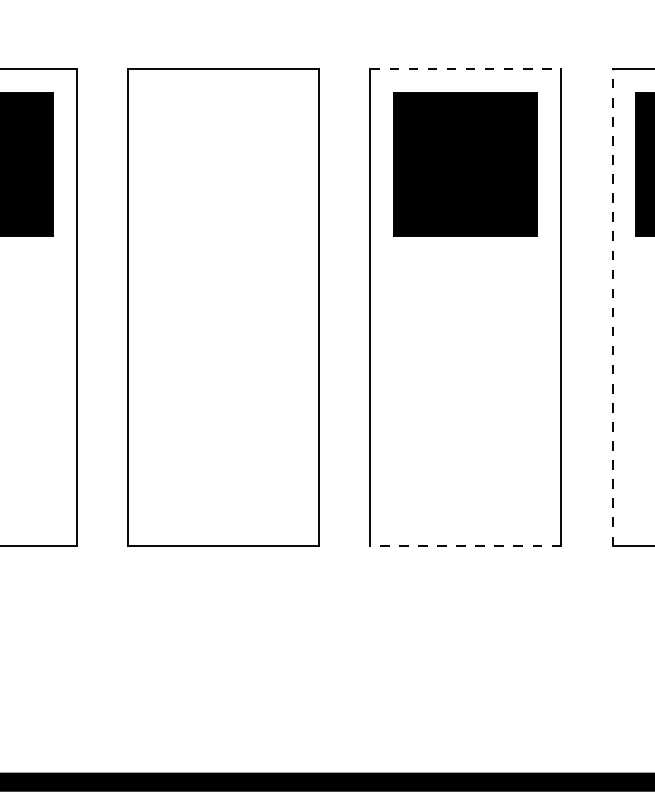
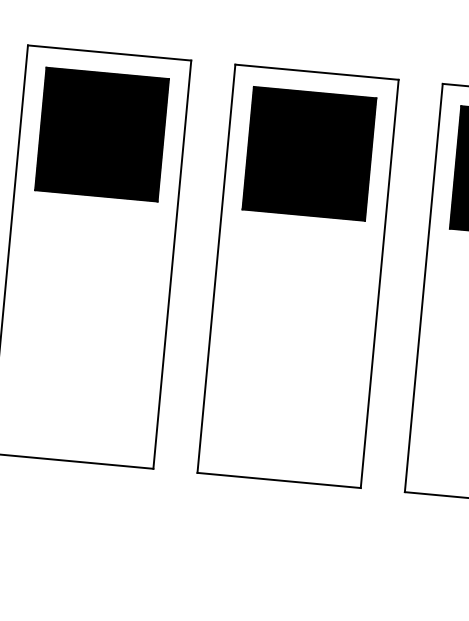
line: (466, 69) -> (317, 72), dashed -> solid
part: (223, 164) -> (101, 134), added
line: (612, 307) -> (423, 287), dashed -> solid
line: (465, 546) -> (278, 480), dashed -> solid

